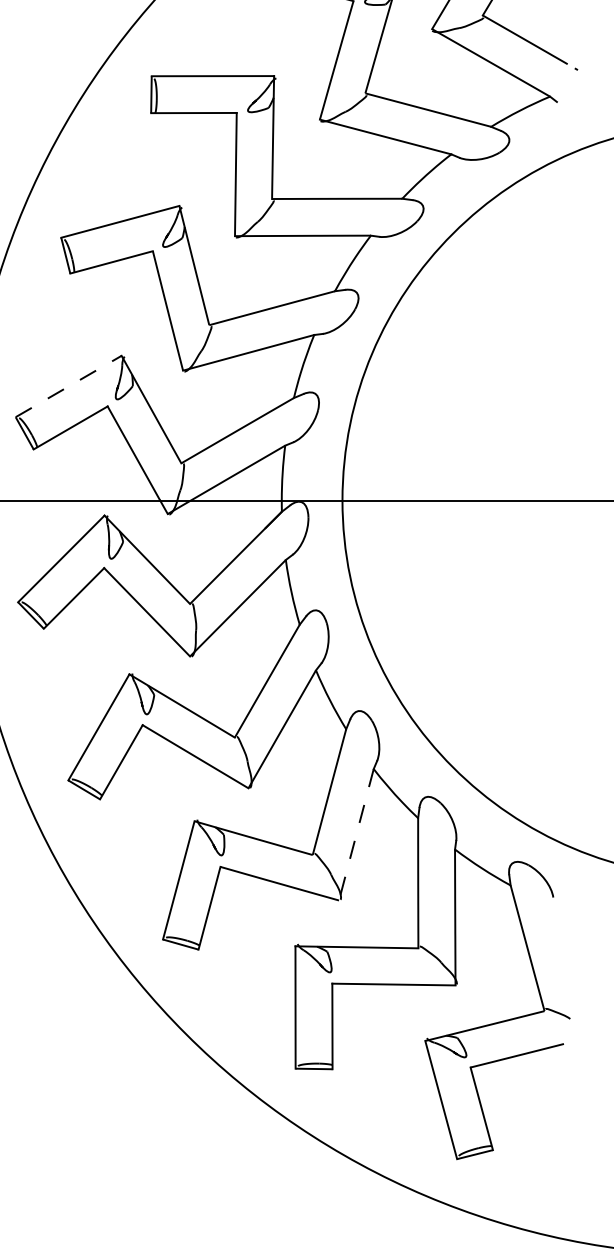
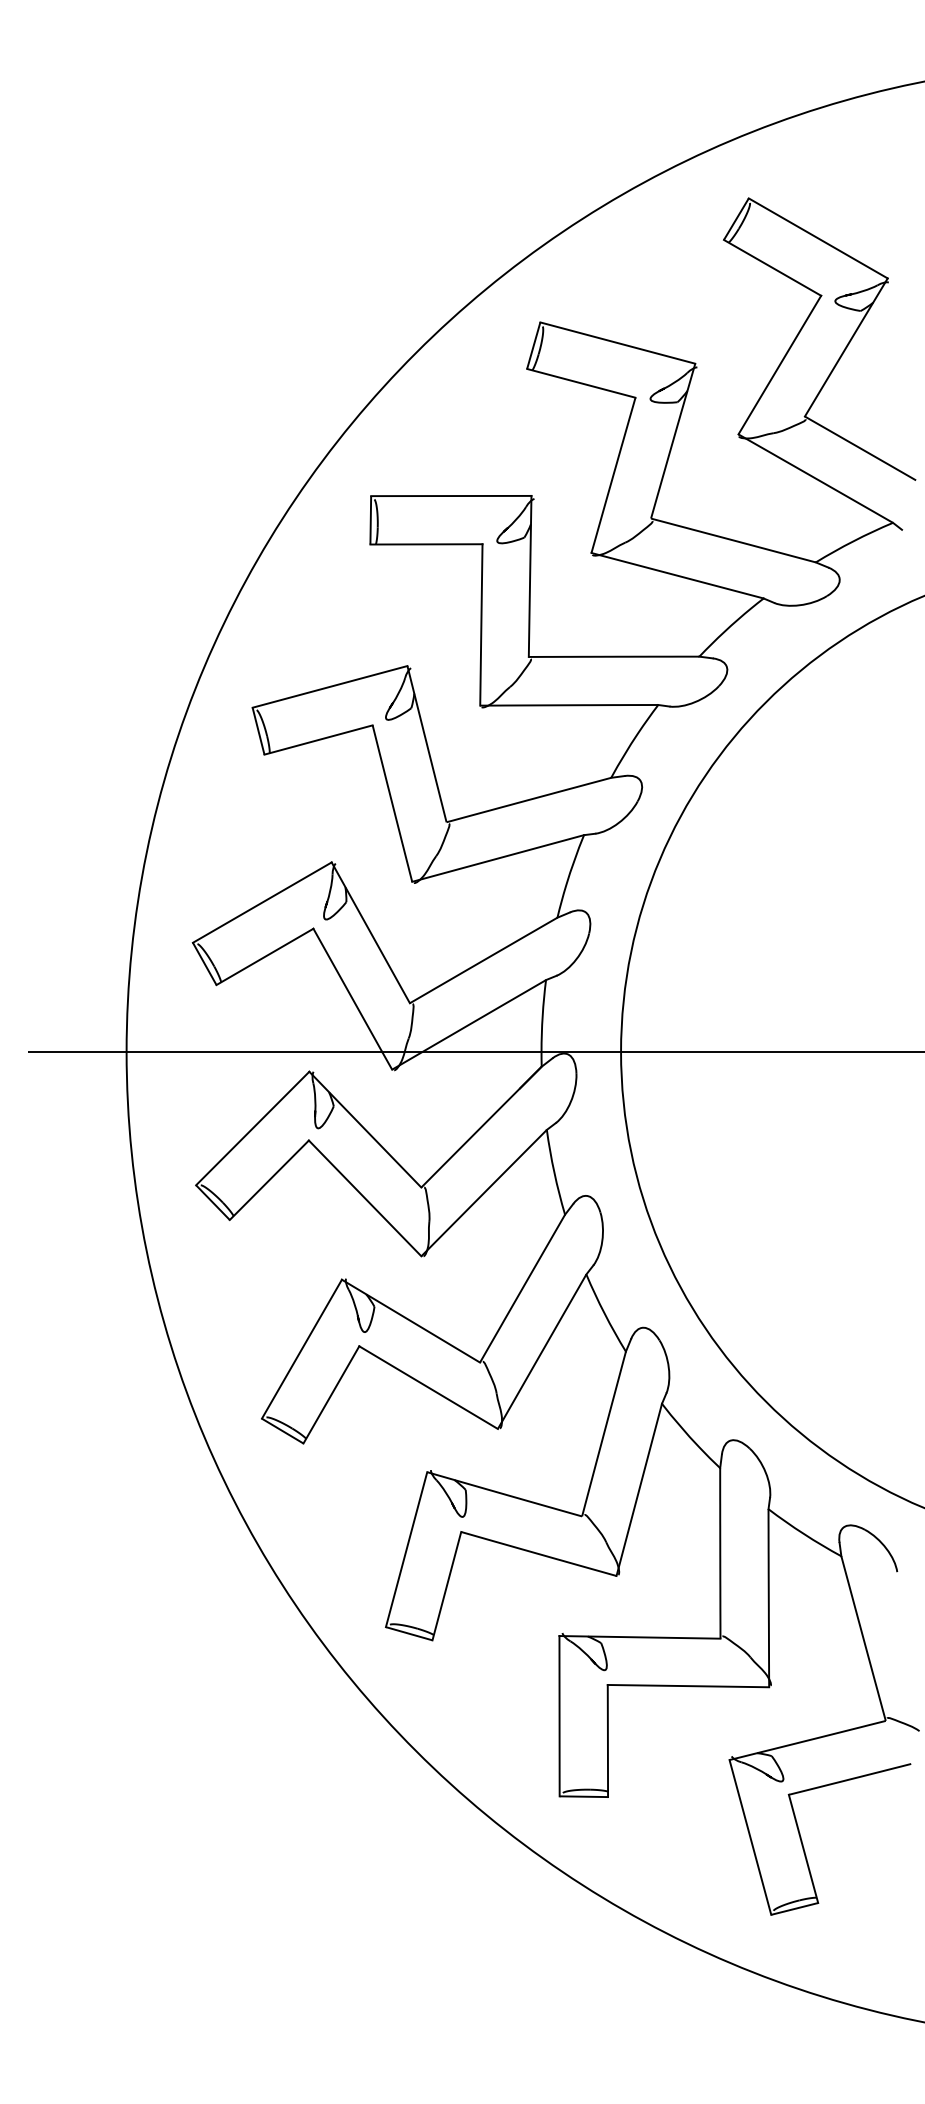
line: (68, 386) -> (262, 902), dashed -> solid
line: (356, 835) -> (639, 1490), dashed -> solid

